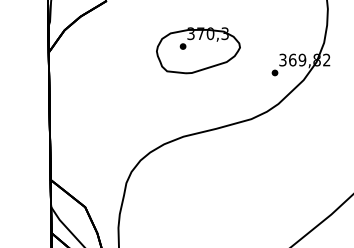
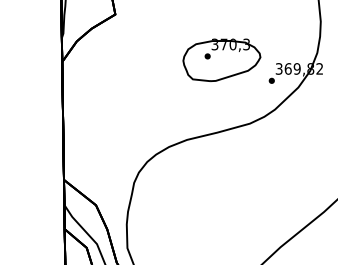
part: (198, 49) -> (221, 59), moved

